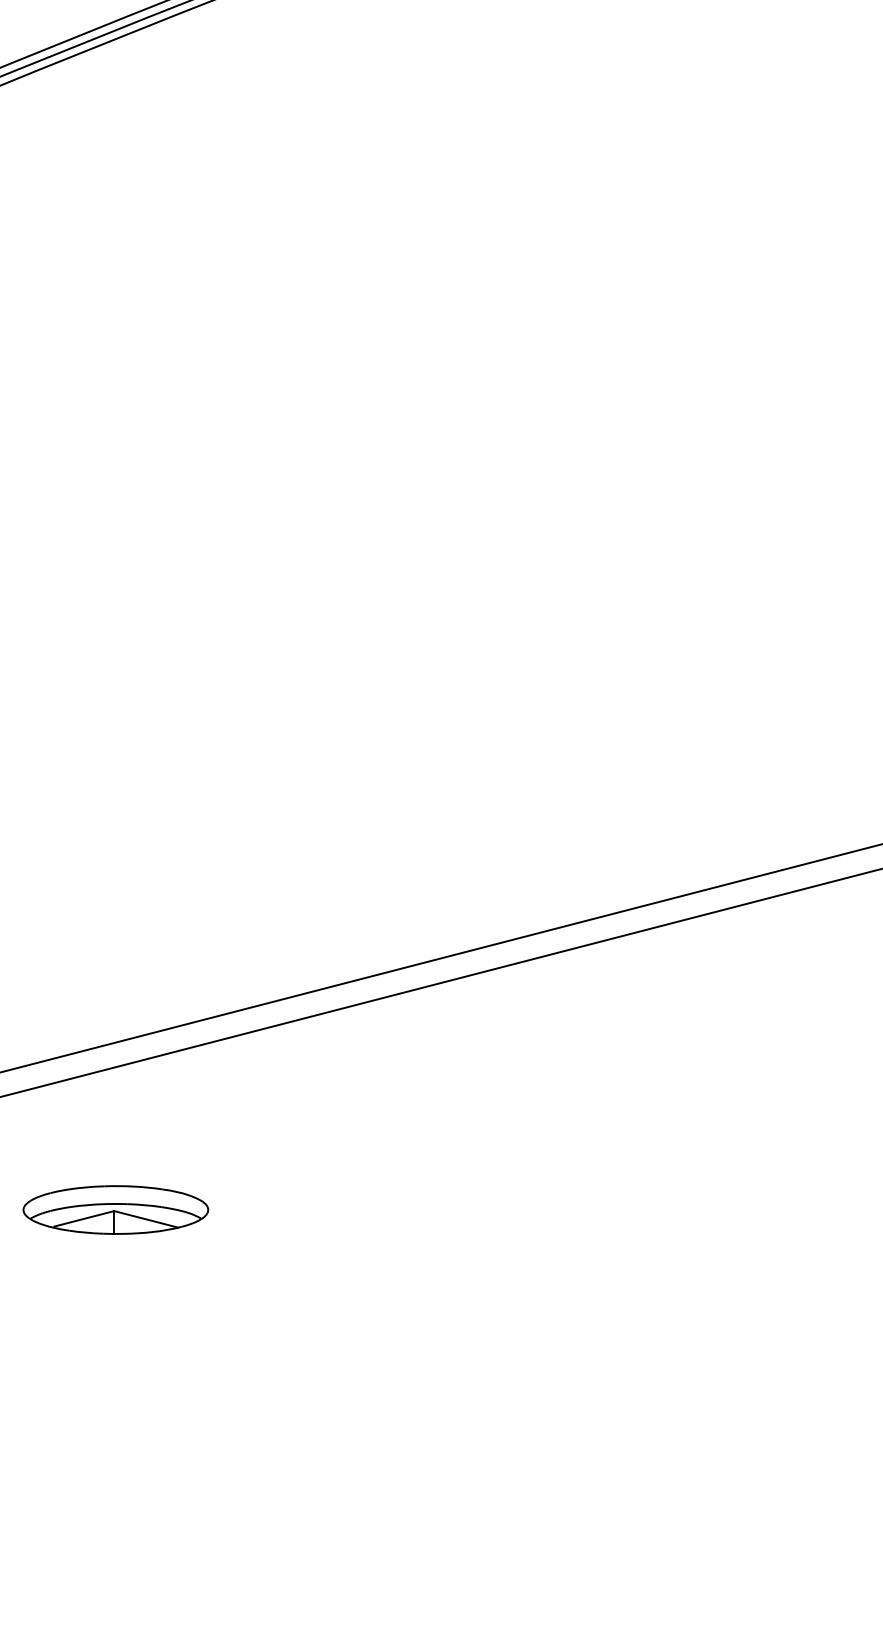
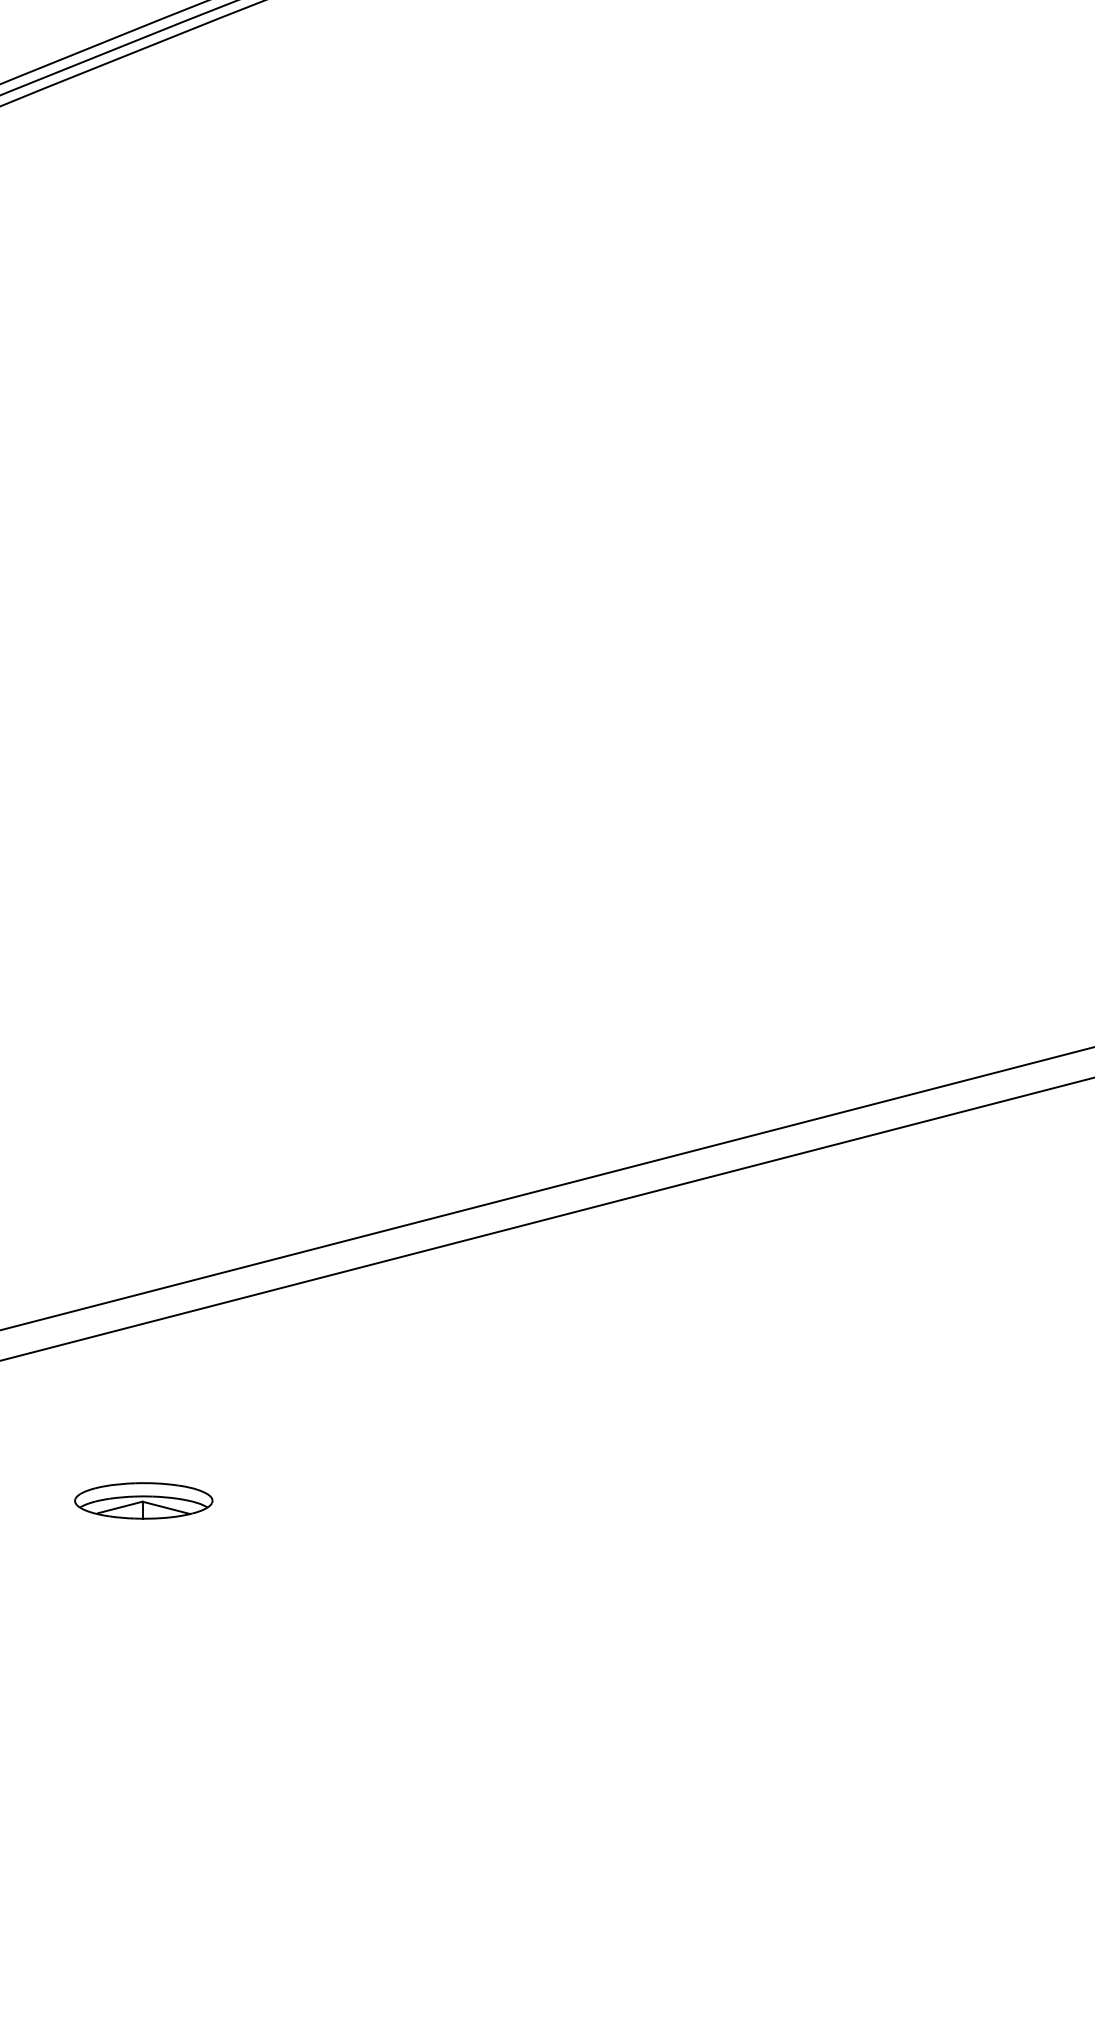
part: (115, 1209) -> (143, 1500), size x0.6

